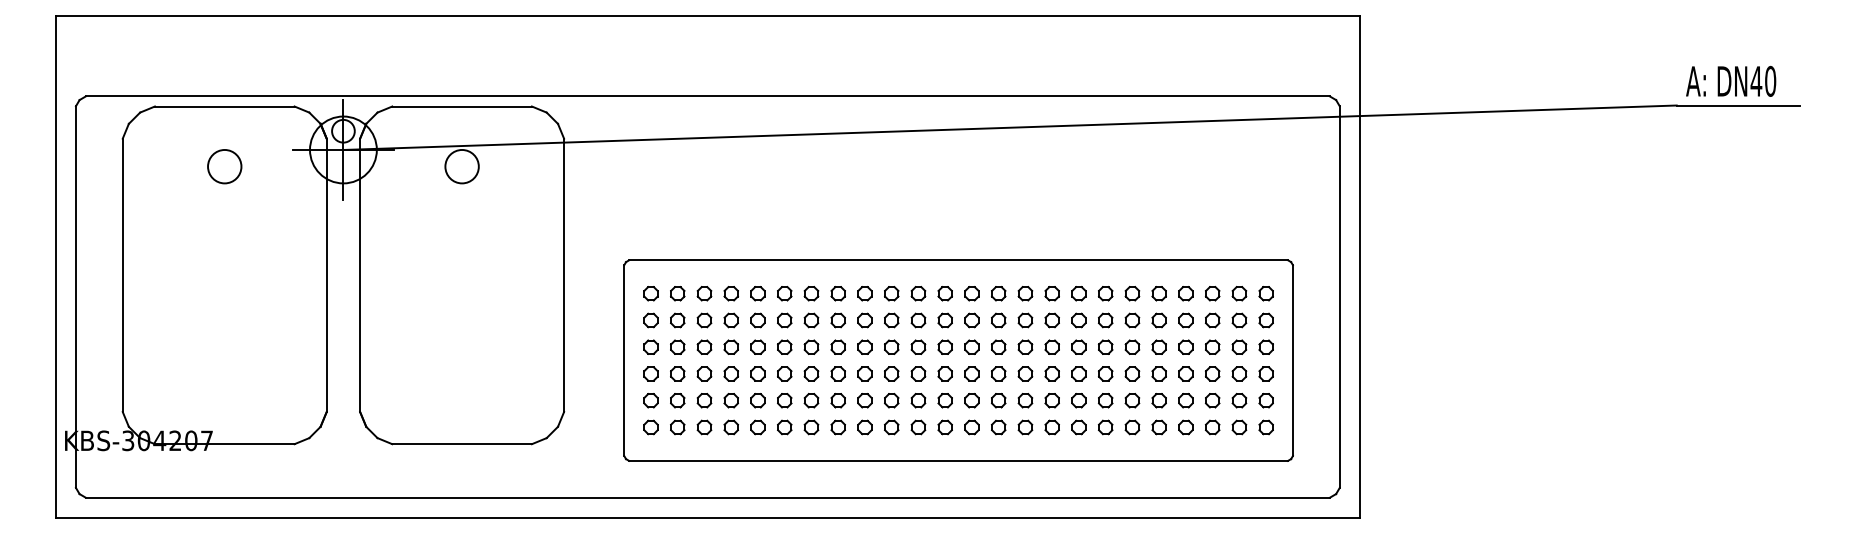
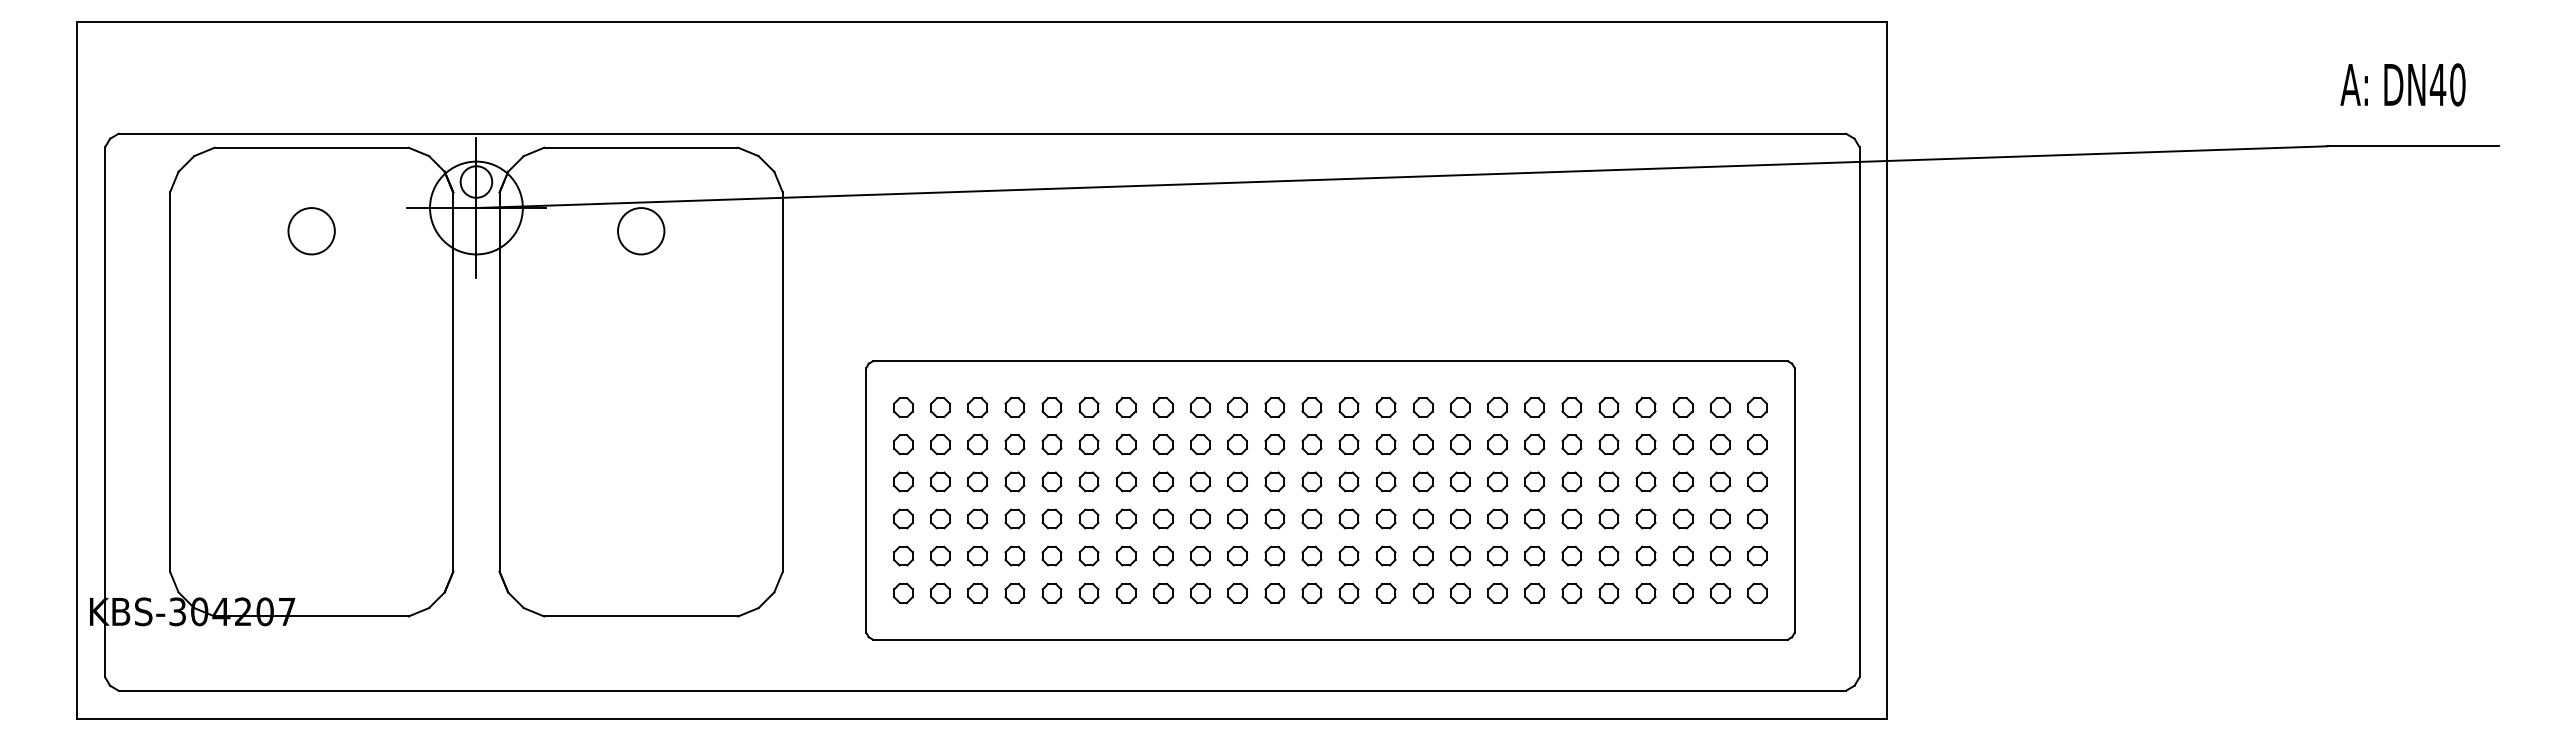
text: (1730, 81) -> (2402, 84), moved

